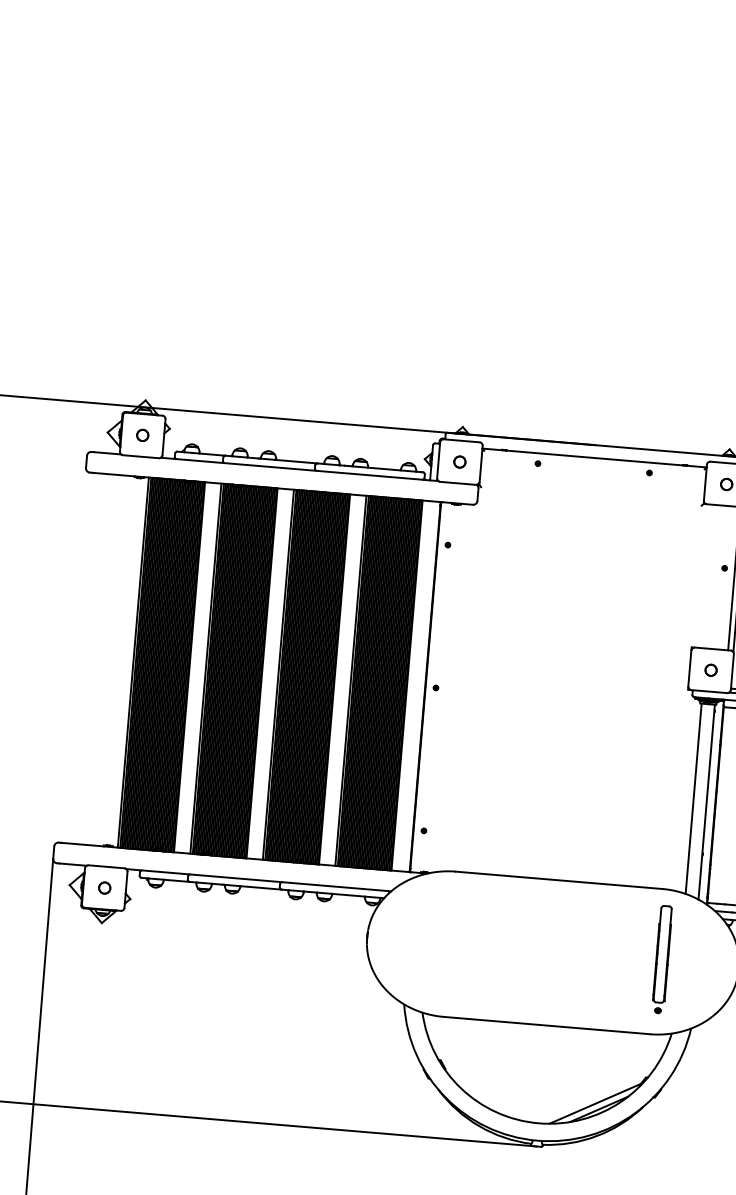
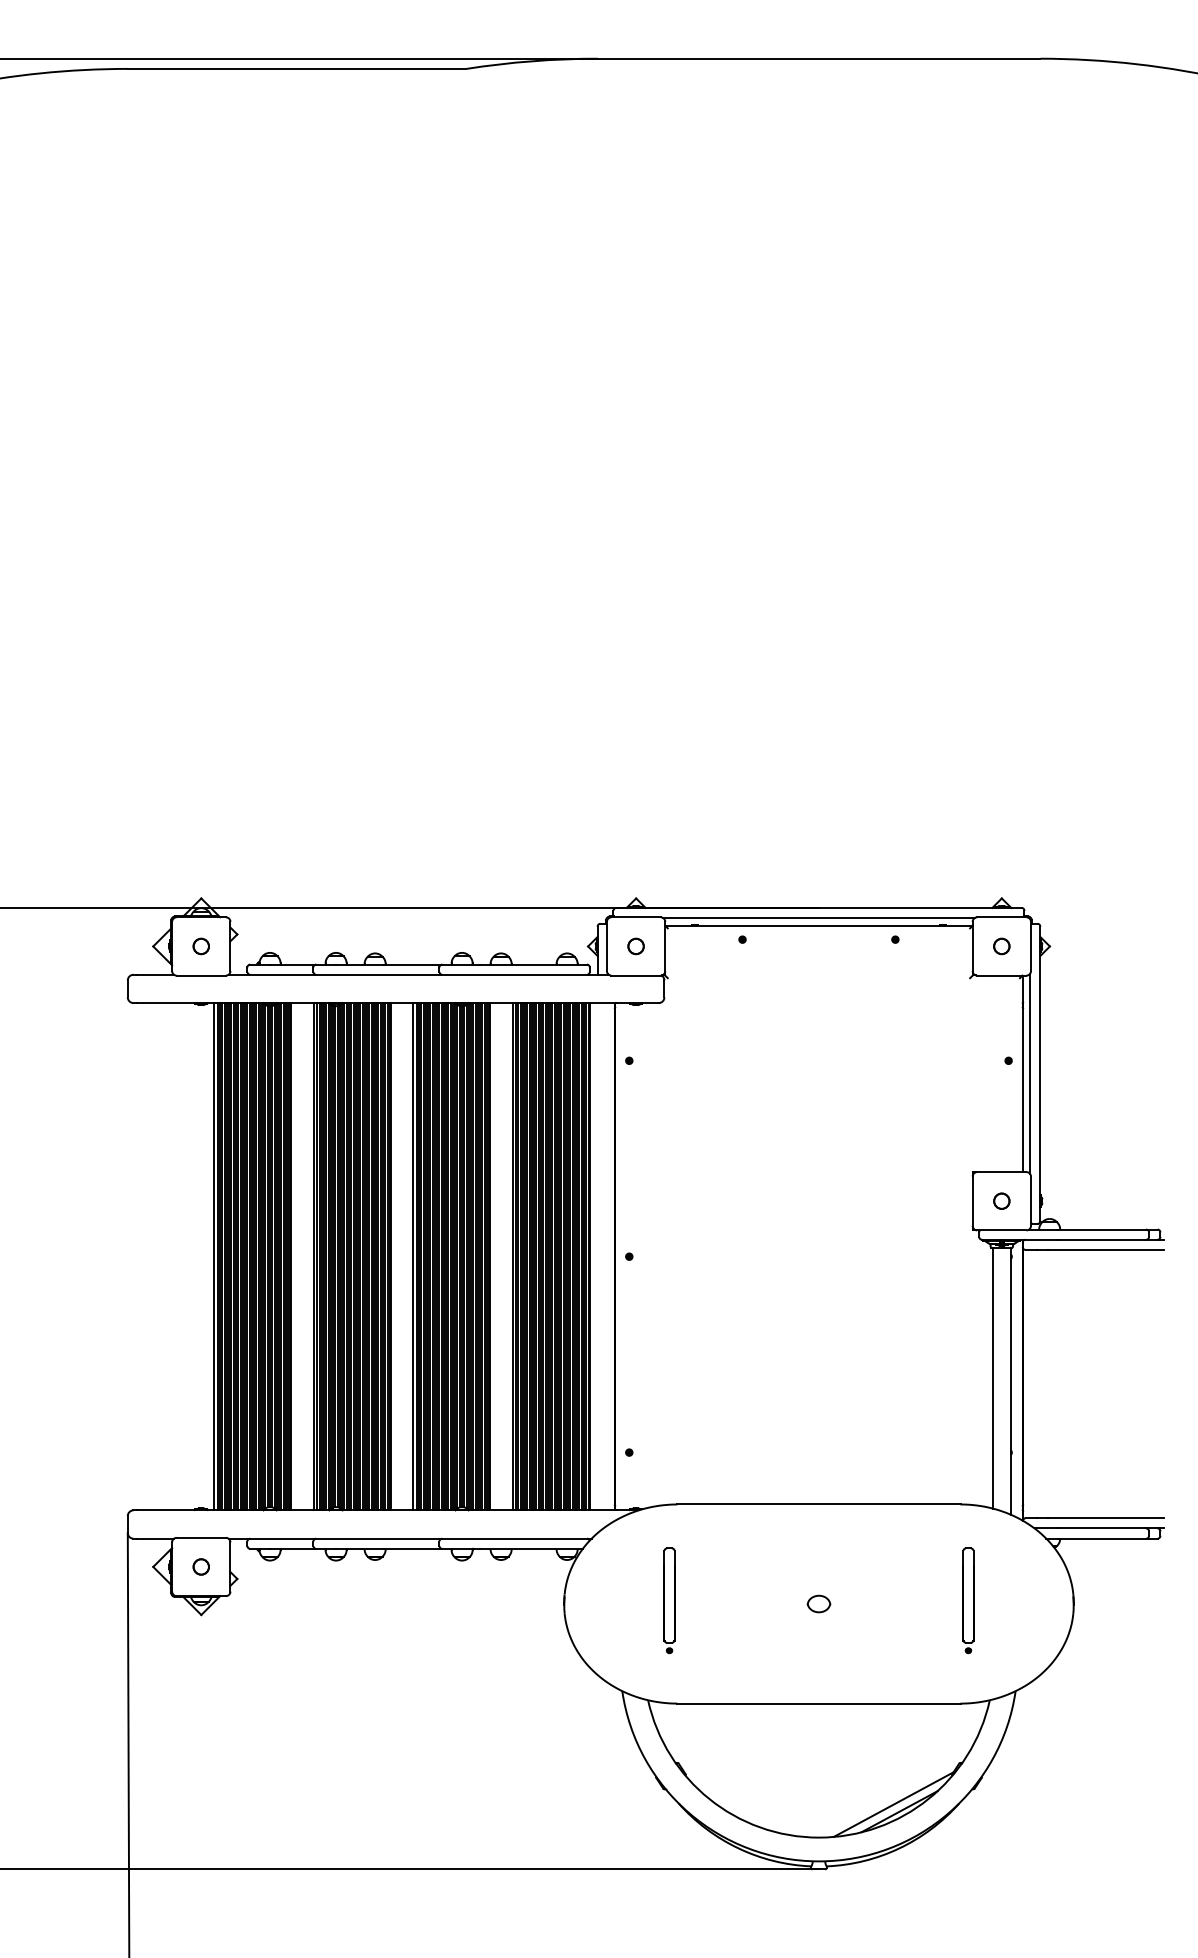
line: (594, 452) -> (818, 918), added
part: (444, 941) -> (669, 1600), added
part: (552, 952) -> (818, 1603), added
part: (662, 959) -> (968, 1600), size x0.71

